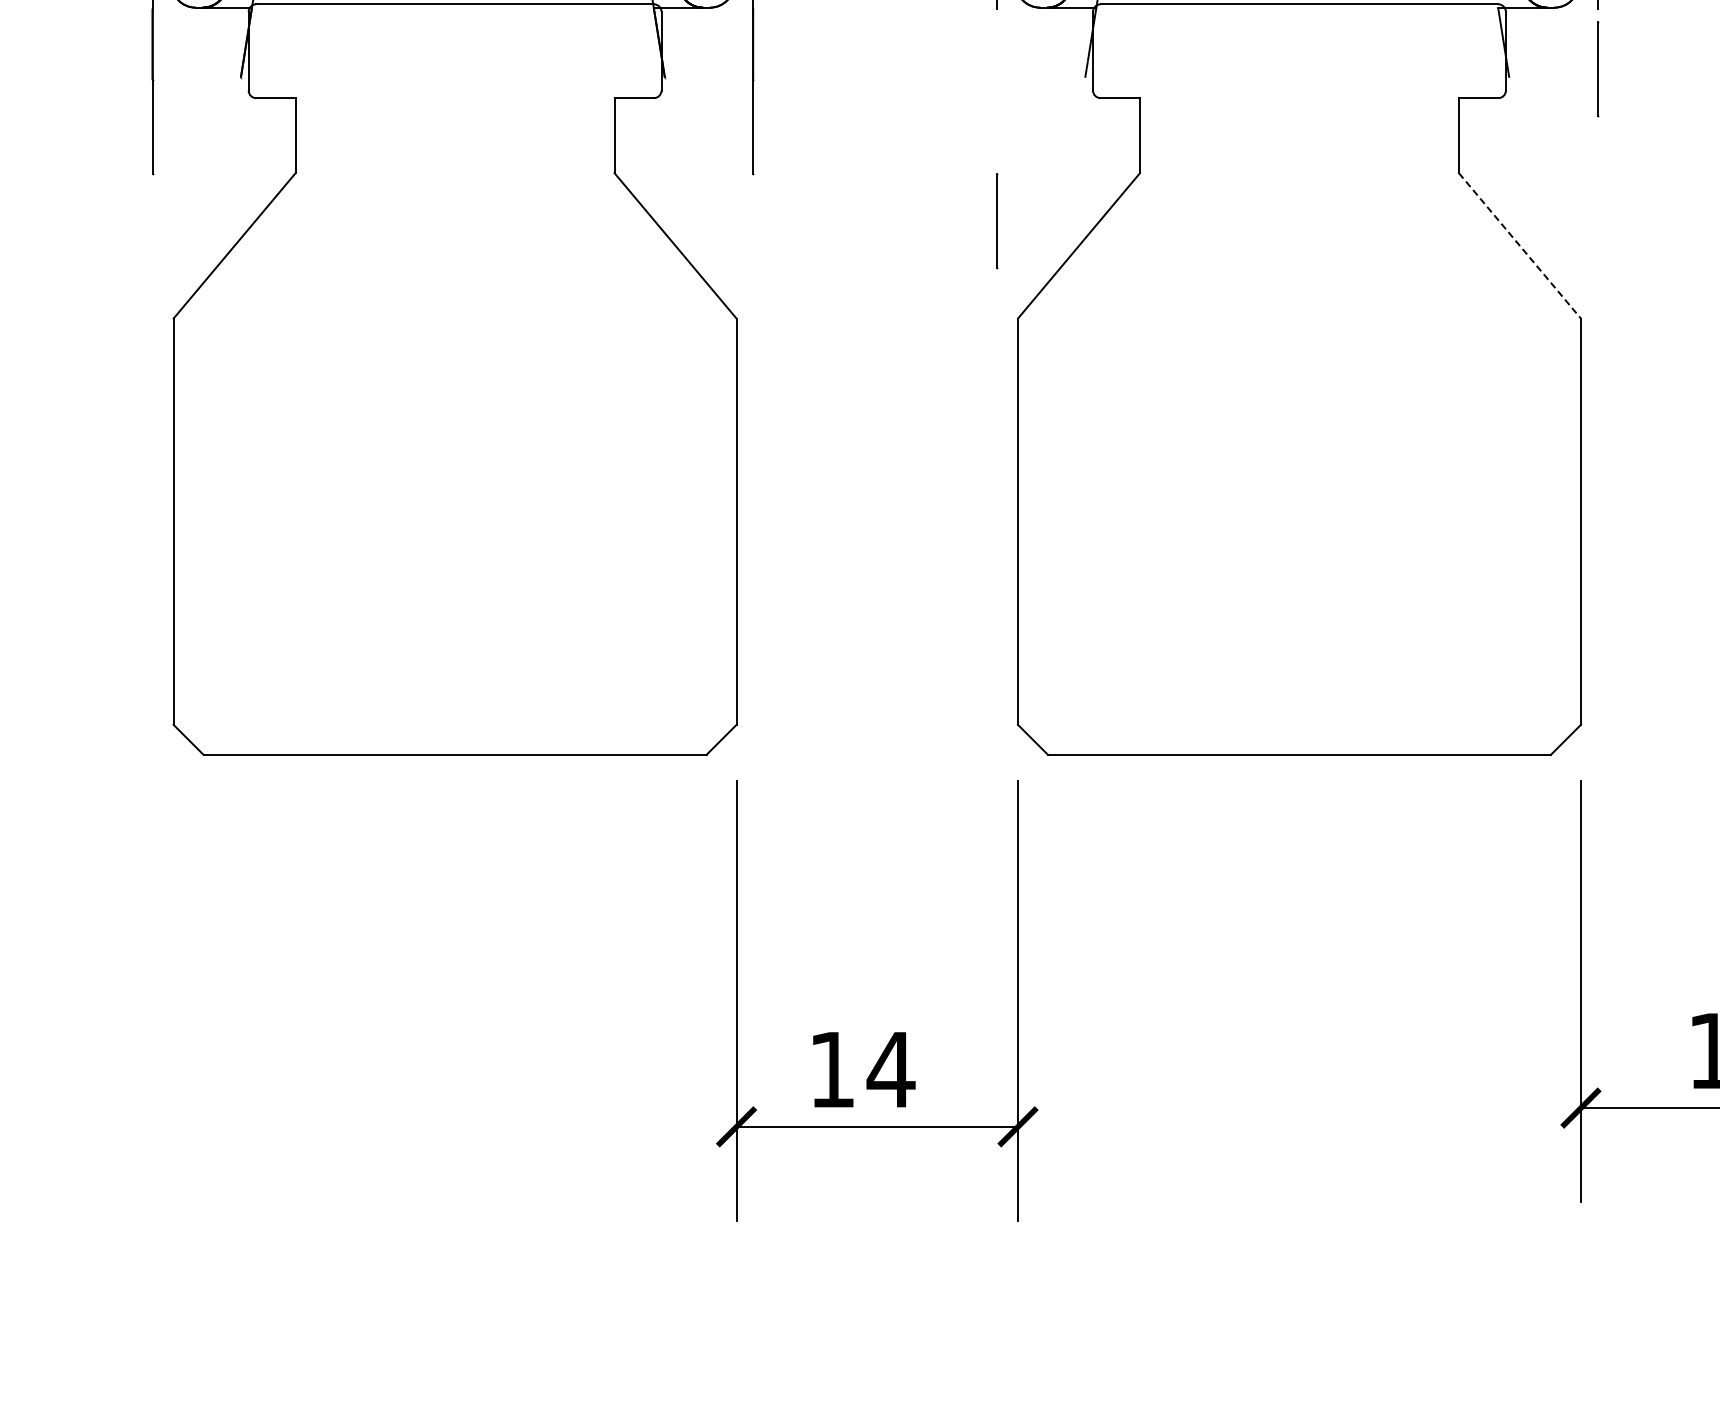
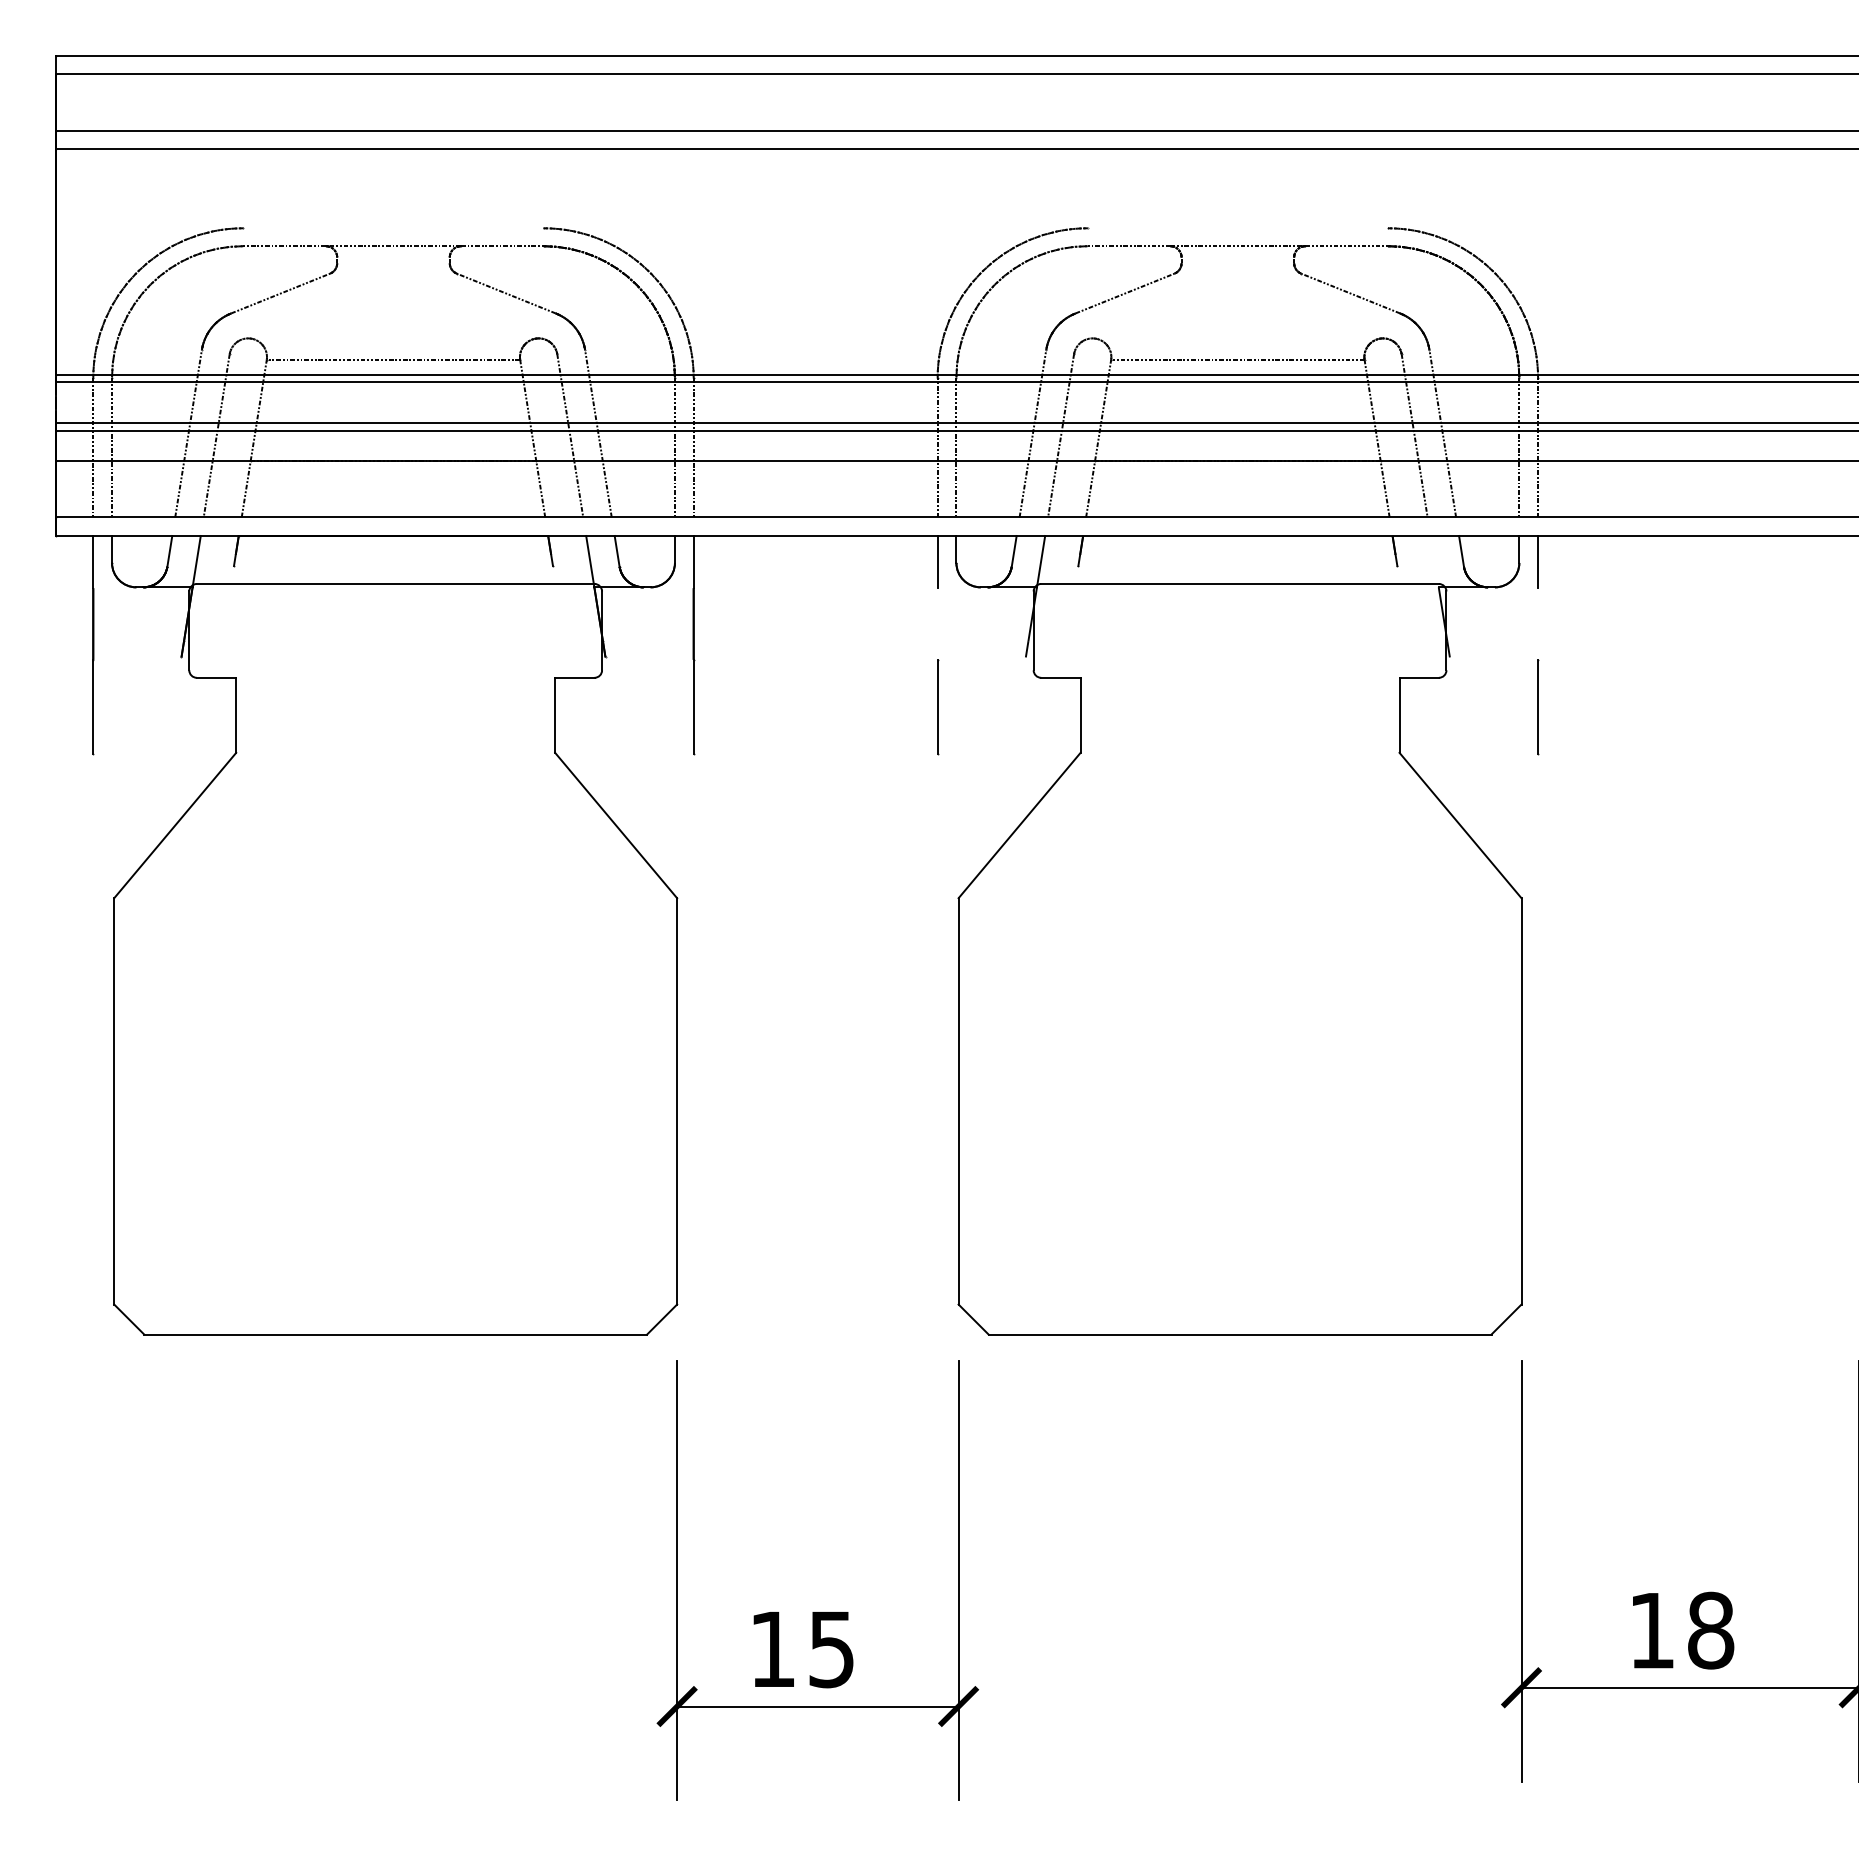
line: (1597, 69) -> (1538, 707), moved
line: (997, 221) -> (938, 707), moved
line: (1519, 245) -> (1460, 825), dashed -> solid
text: (890, 1069) -> (831, 1649), 14 -> 15

